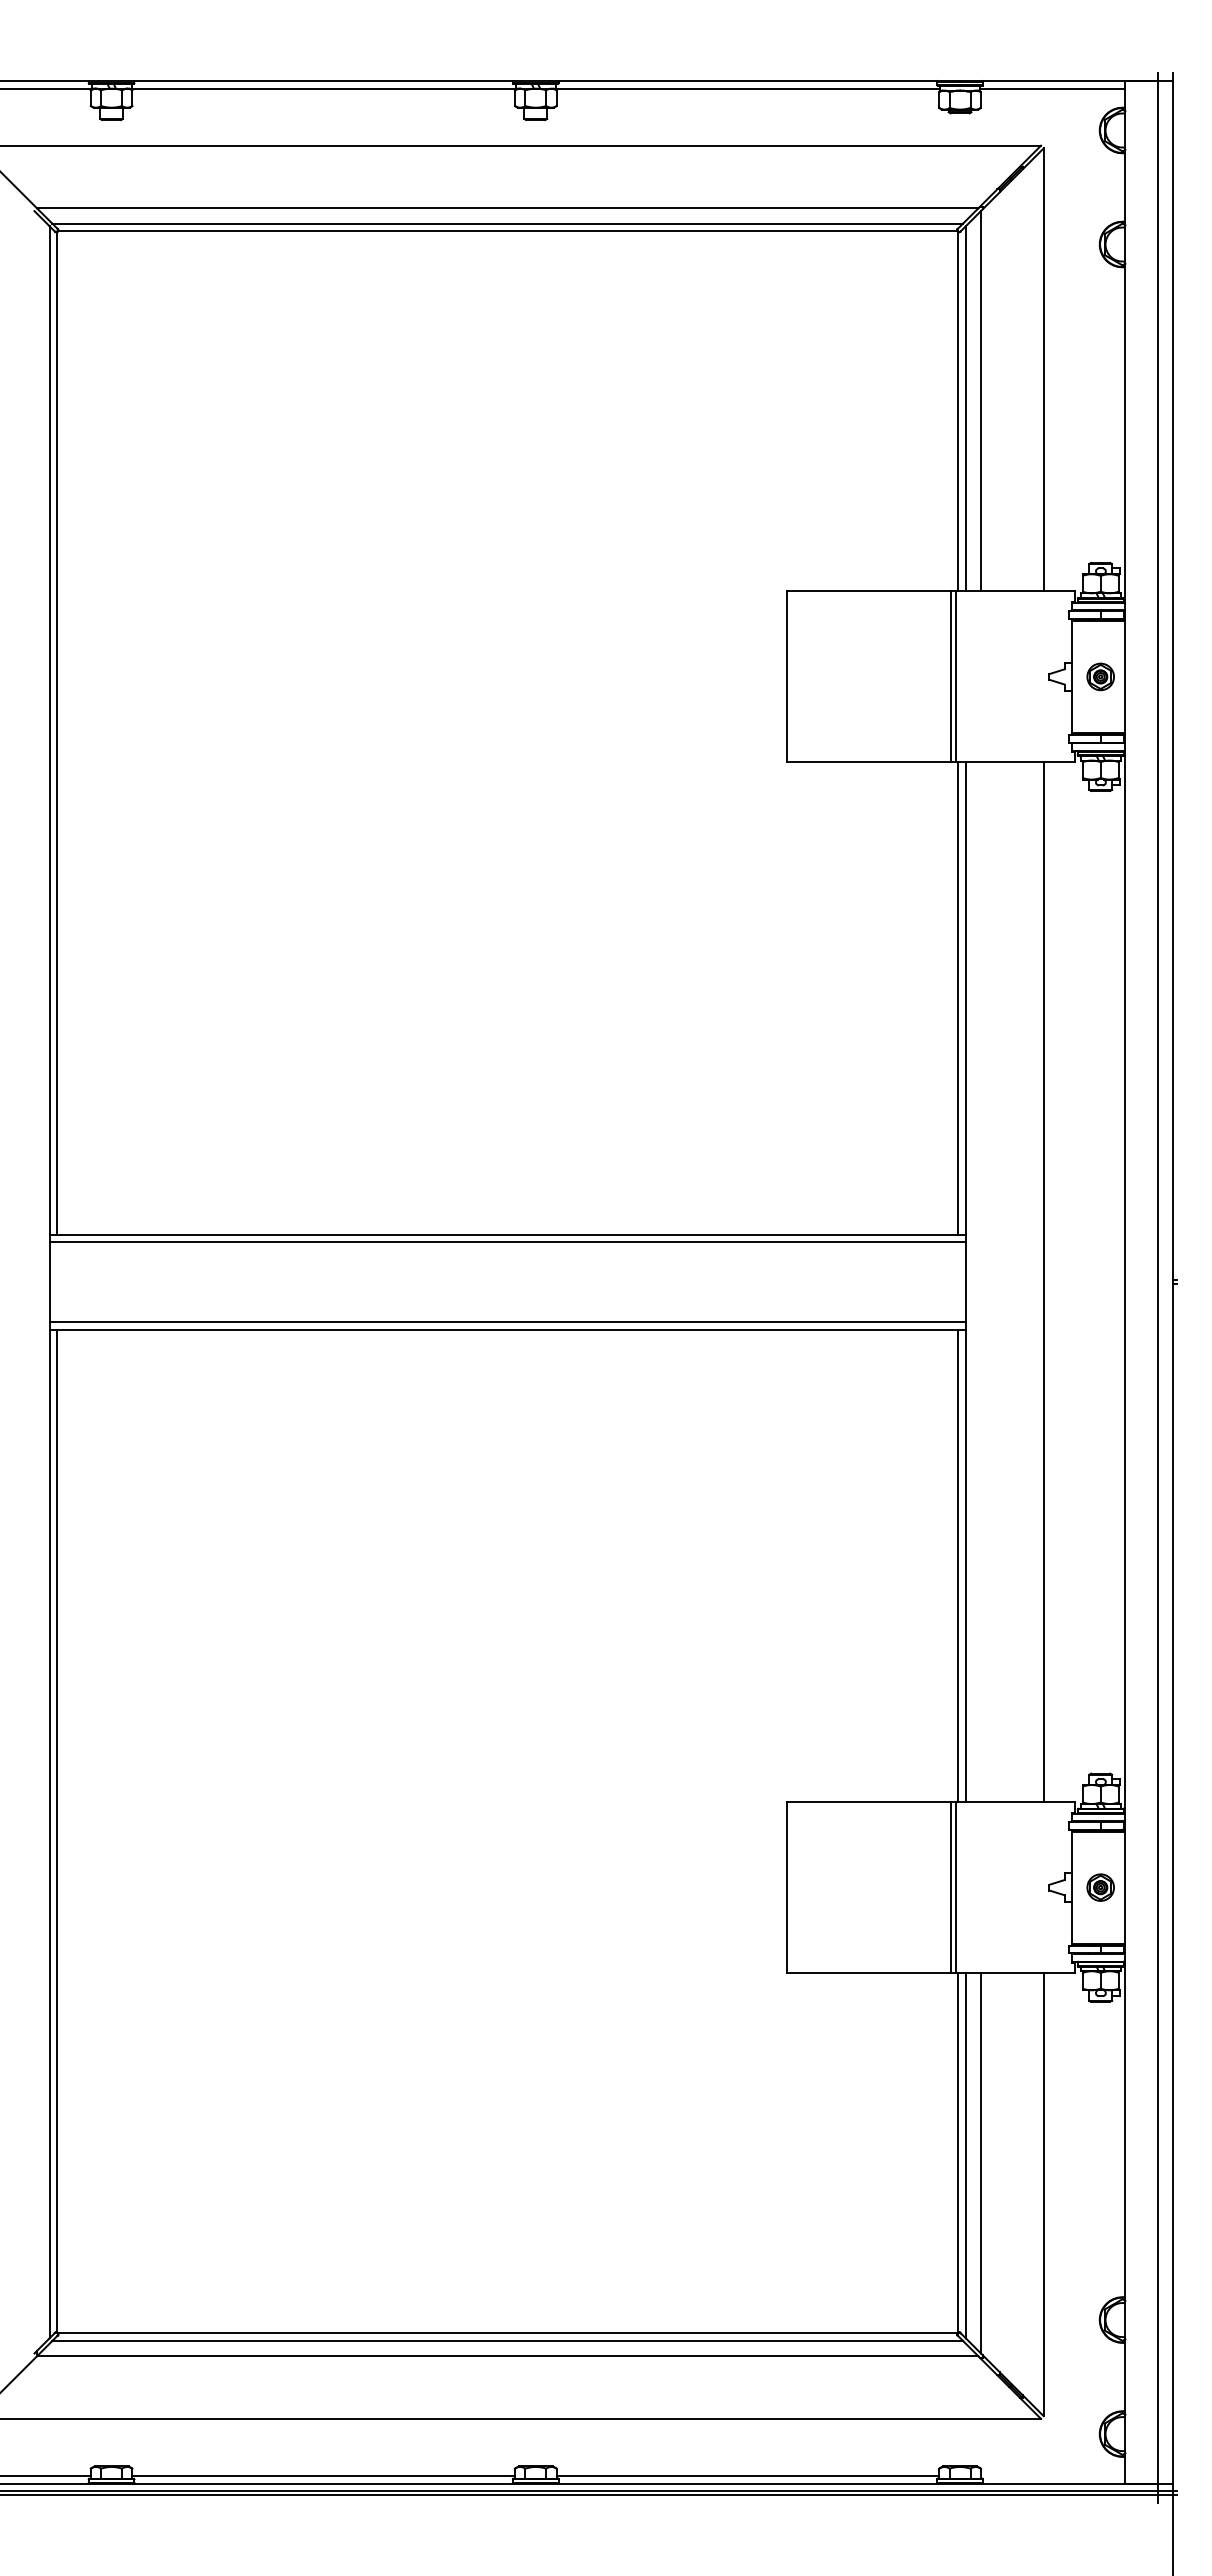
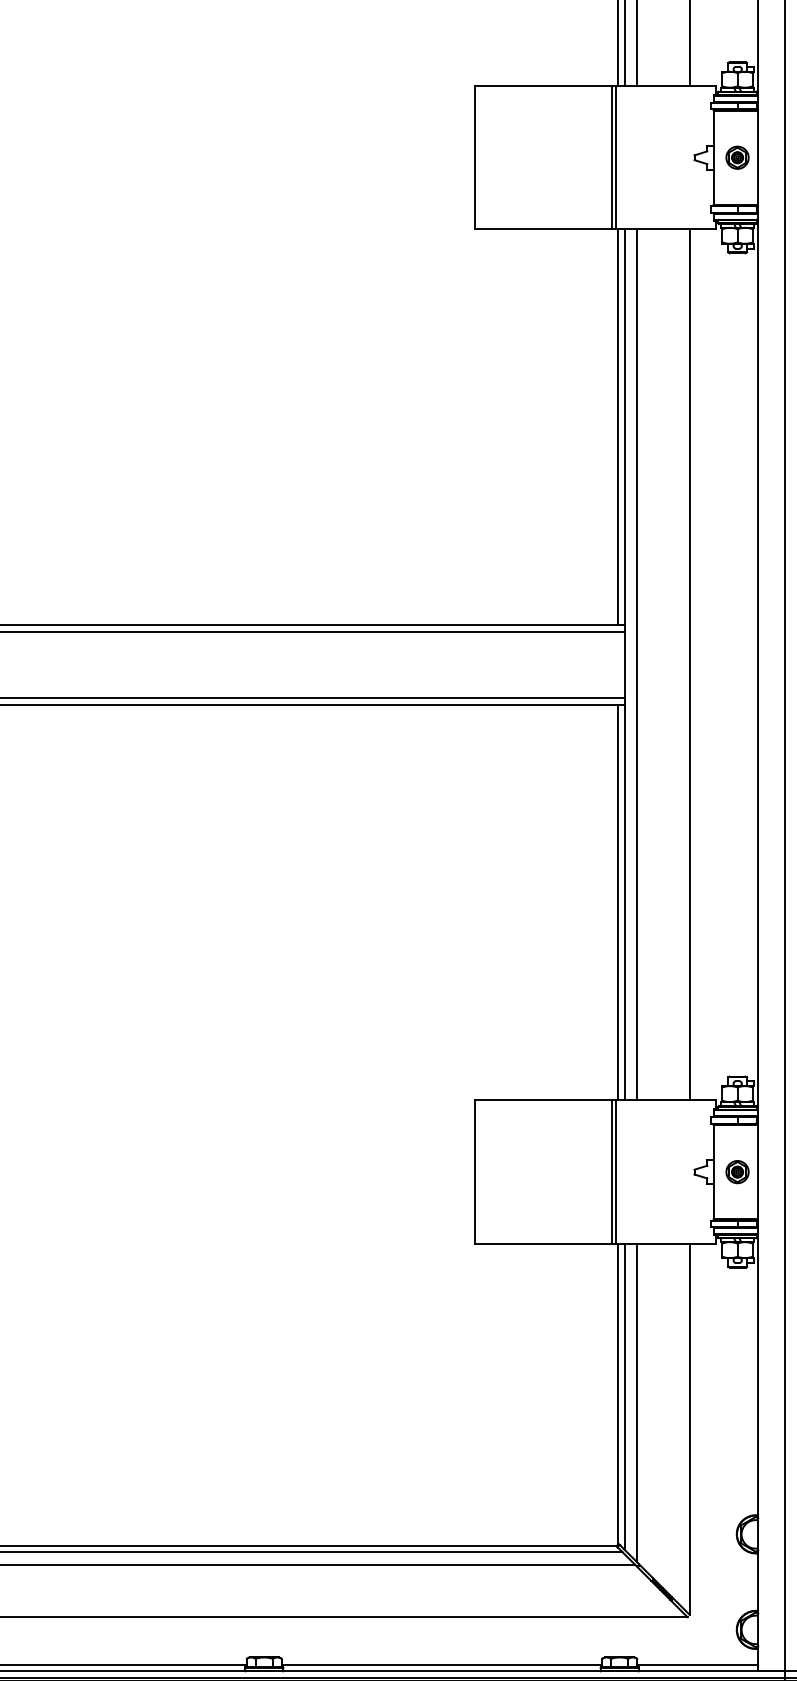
line: (980, 1282) -> (636, 665), added
line: (1052, 2475) -> (697, 1664), added

